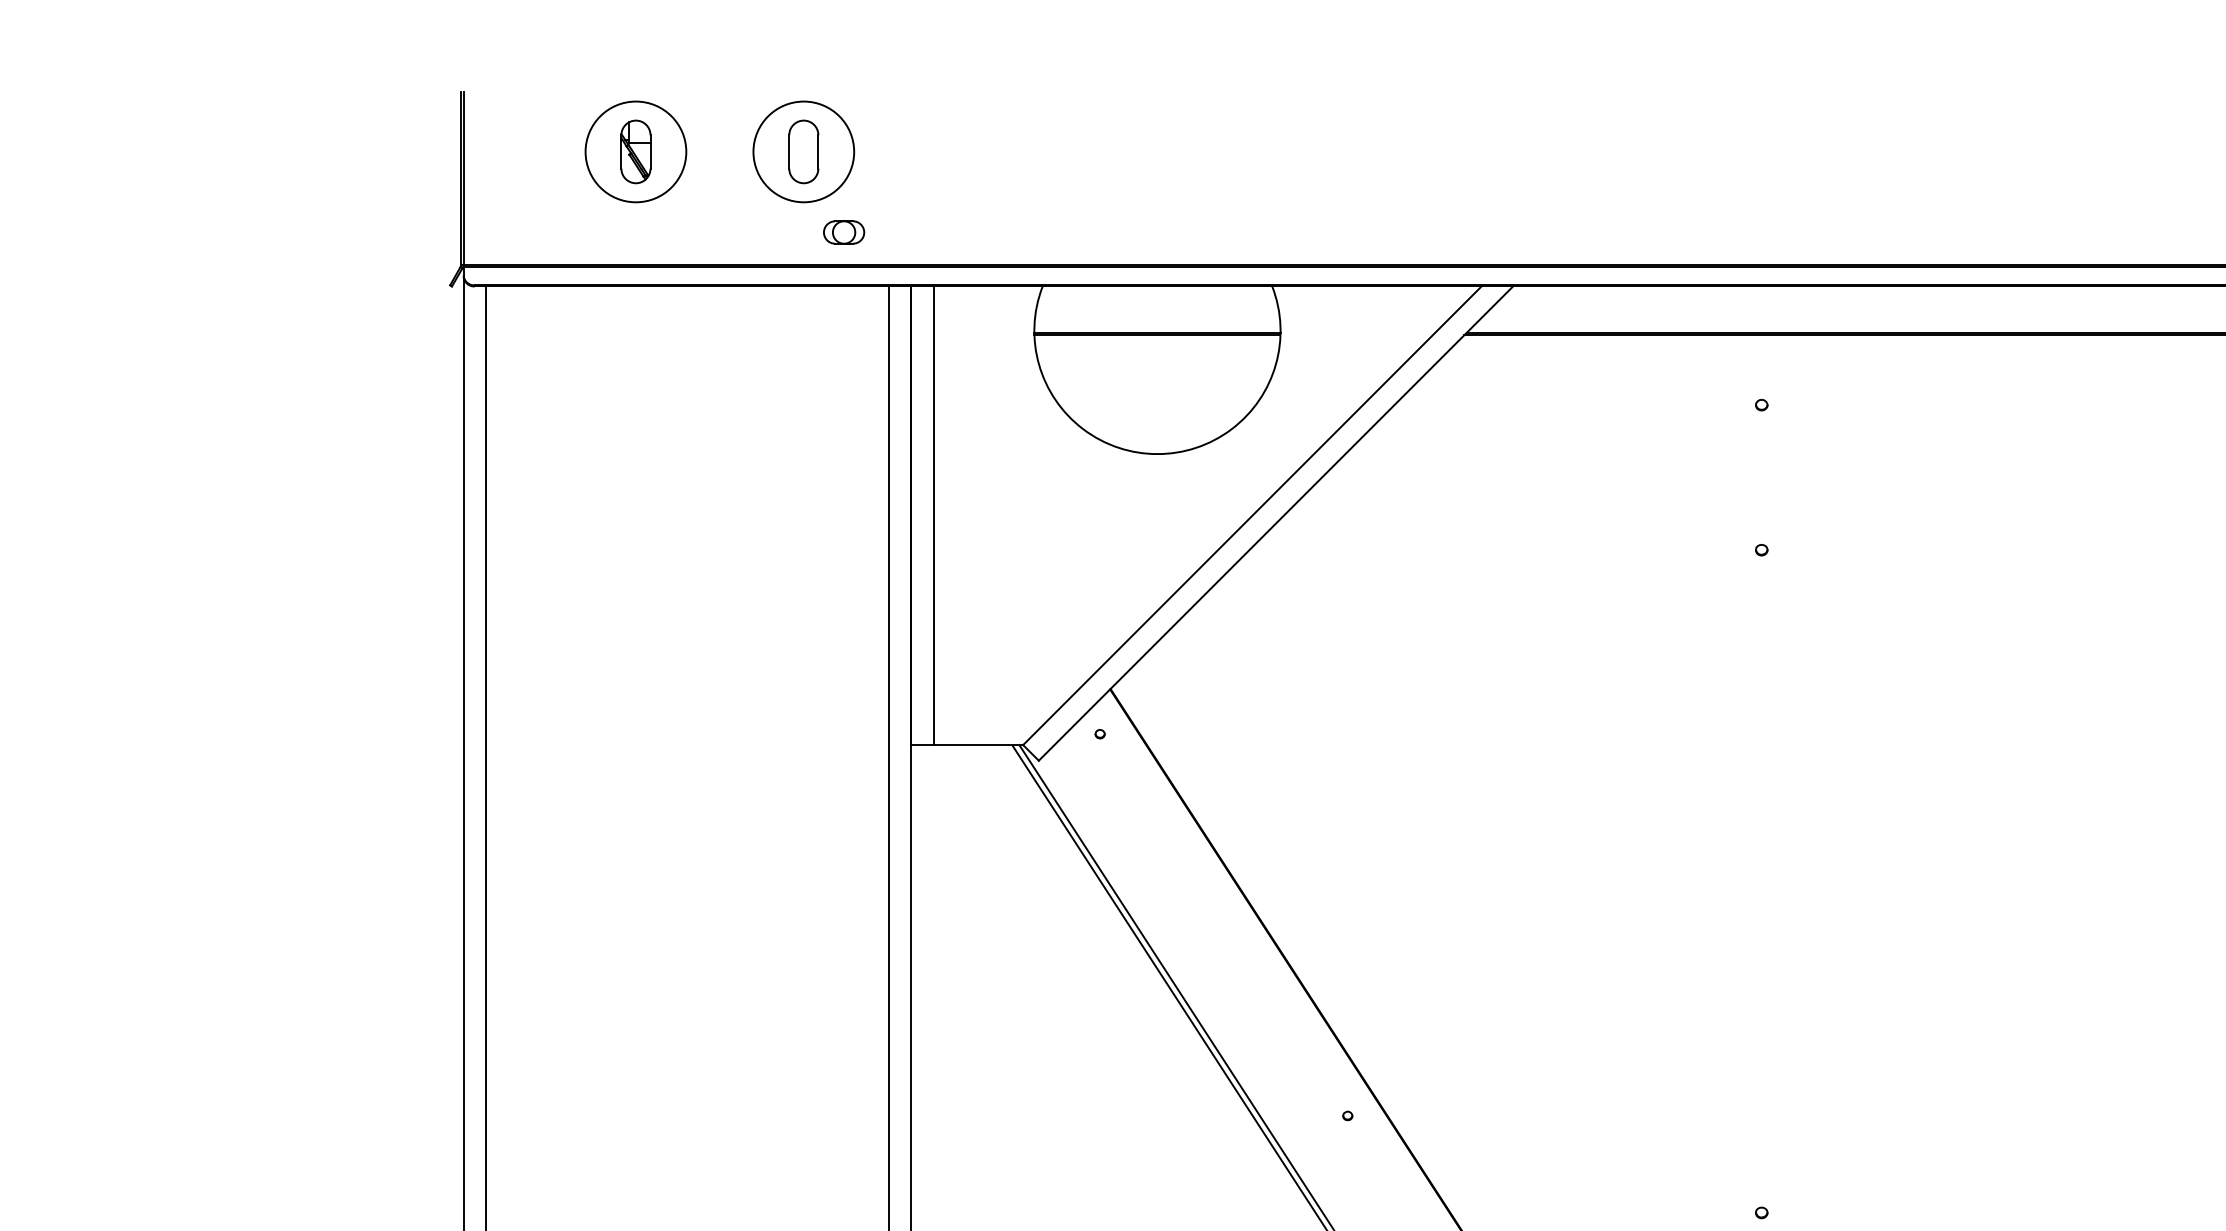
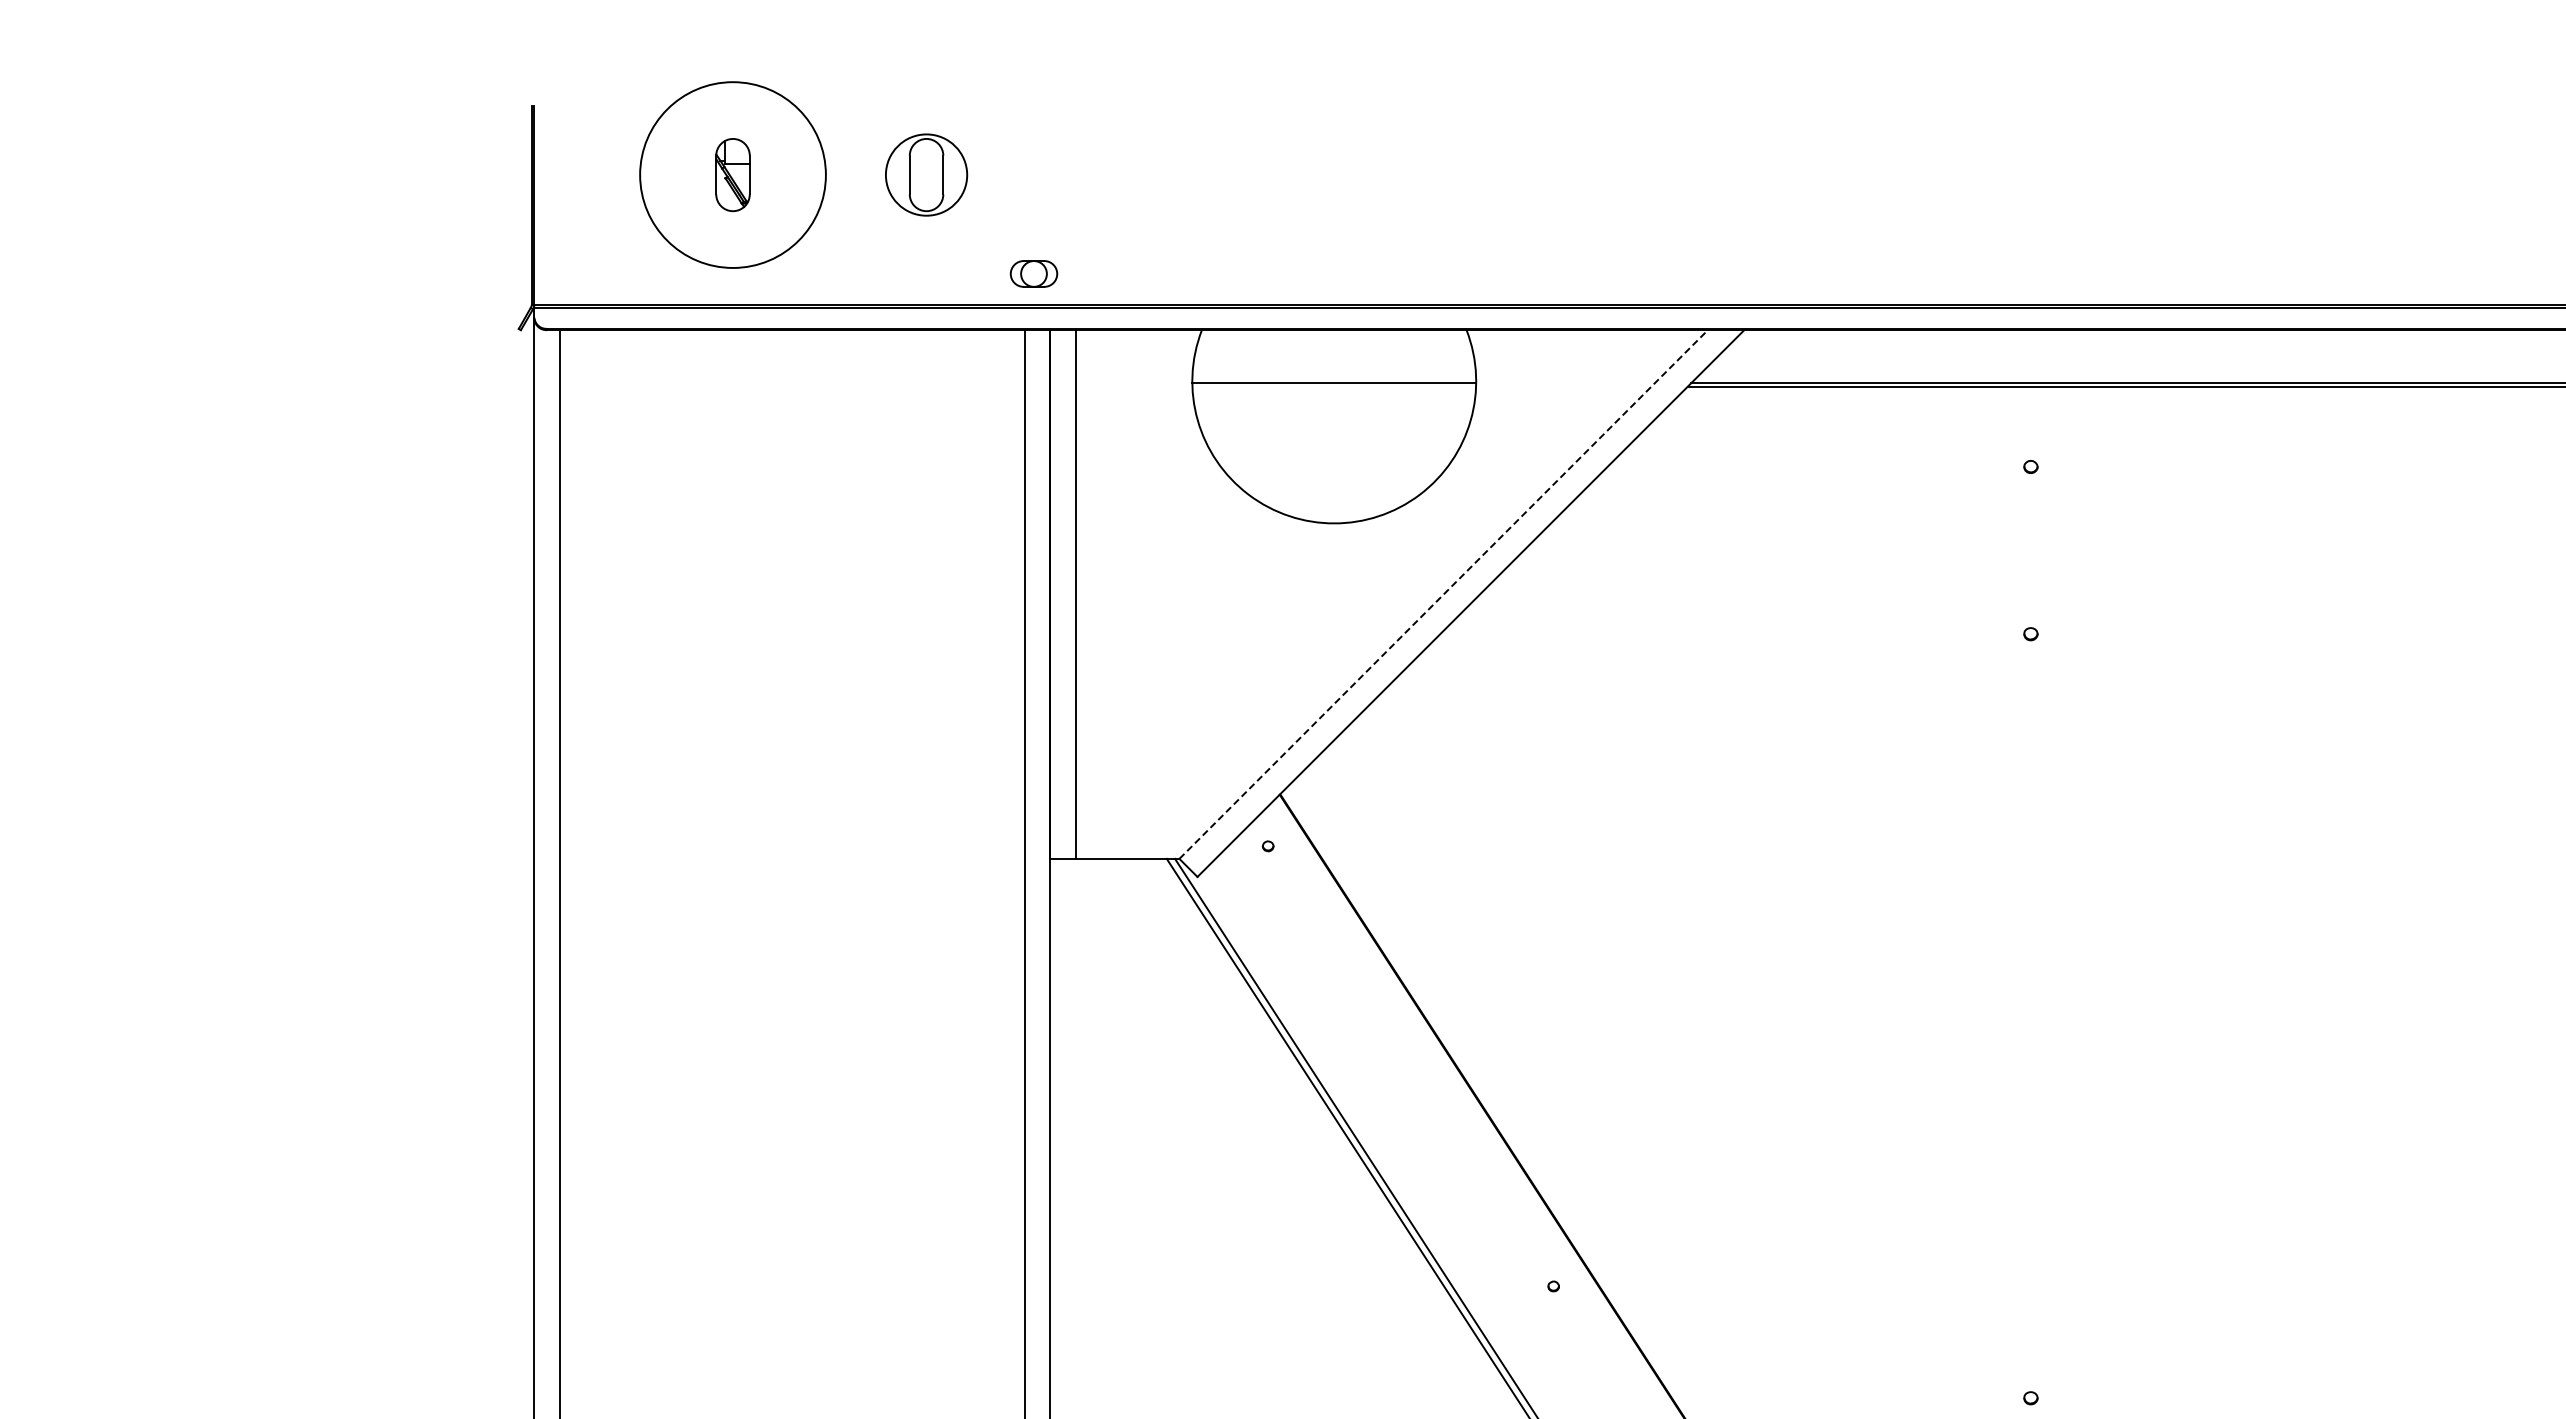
circle: (635, 152) -> (732, 175), size x1.6
circle: (803, 152) -> (926, 175), size x0.7
part: (843, 232) -> (1033, 273), moved
line: (1156, 335) -> (1333, 386), removed
line: (1252, 515) -> (1443, 594), solid -> dashed

